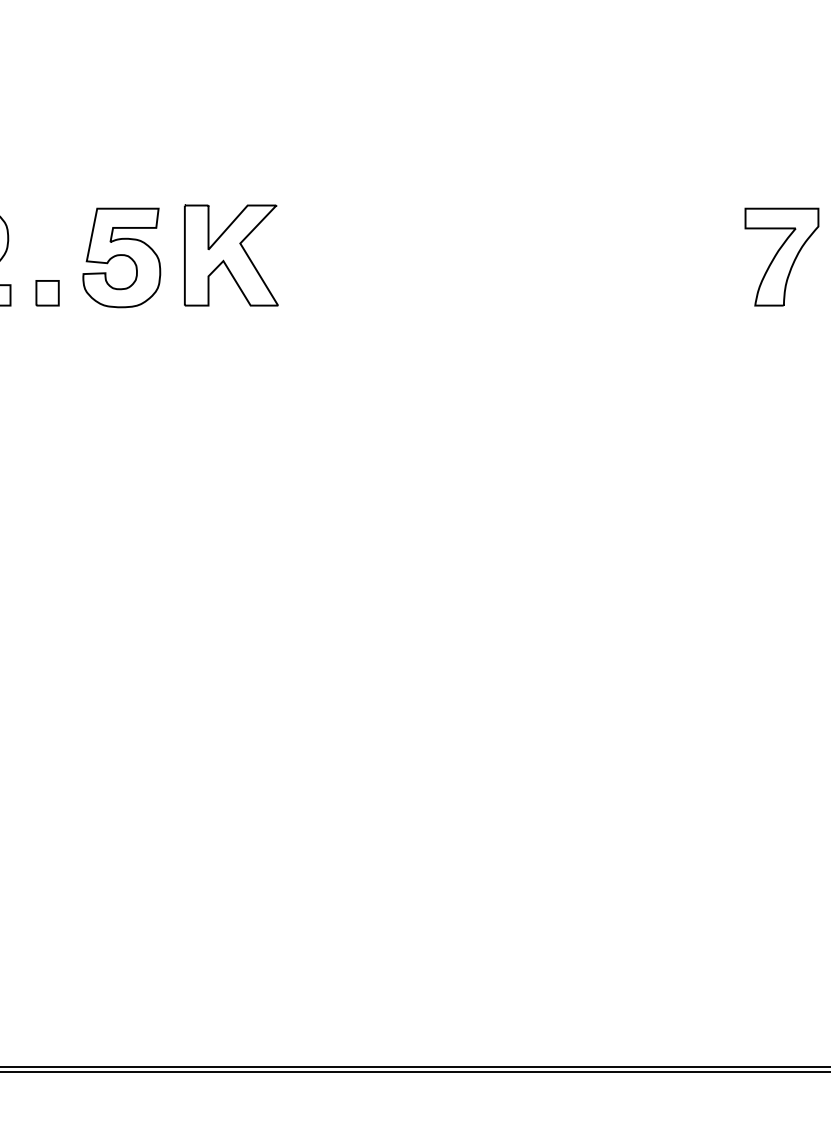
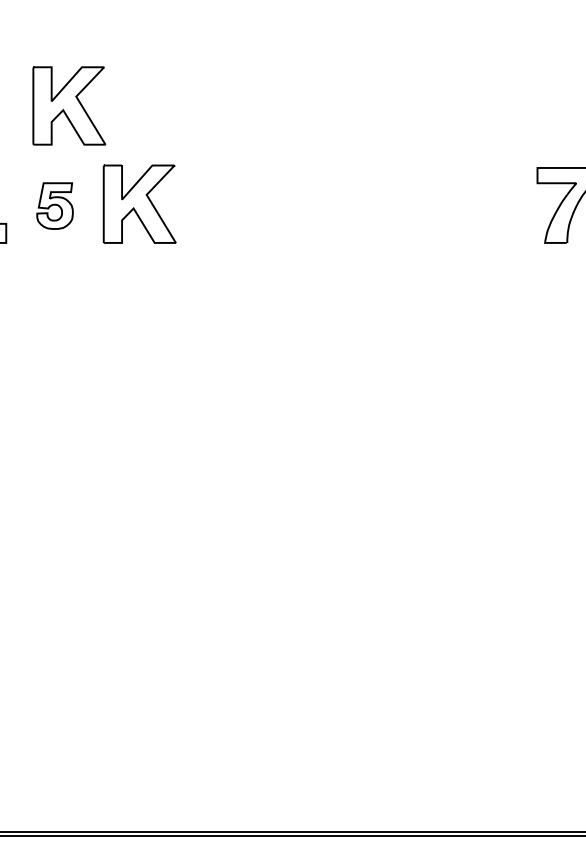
part: (140, 128) -> (69, 105), added
part: (121, 257) -> (54, 205), size x0.6

